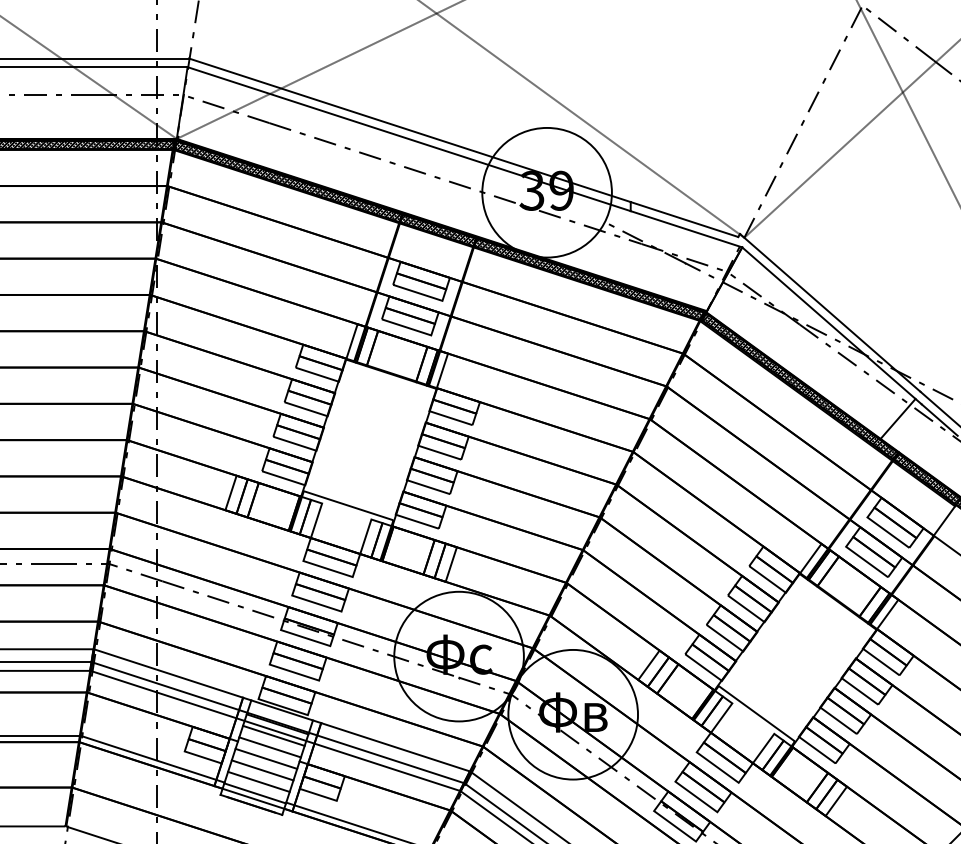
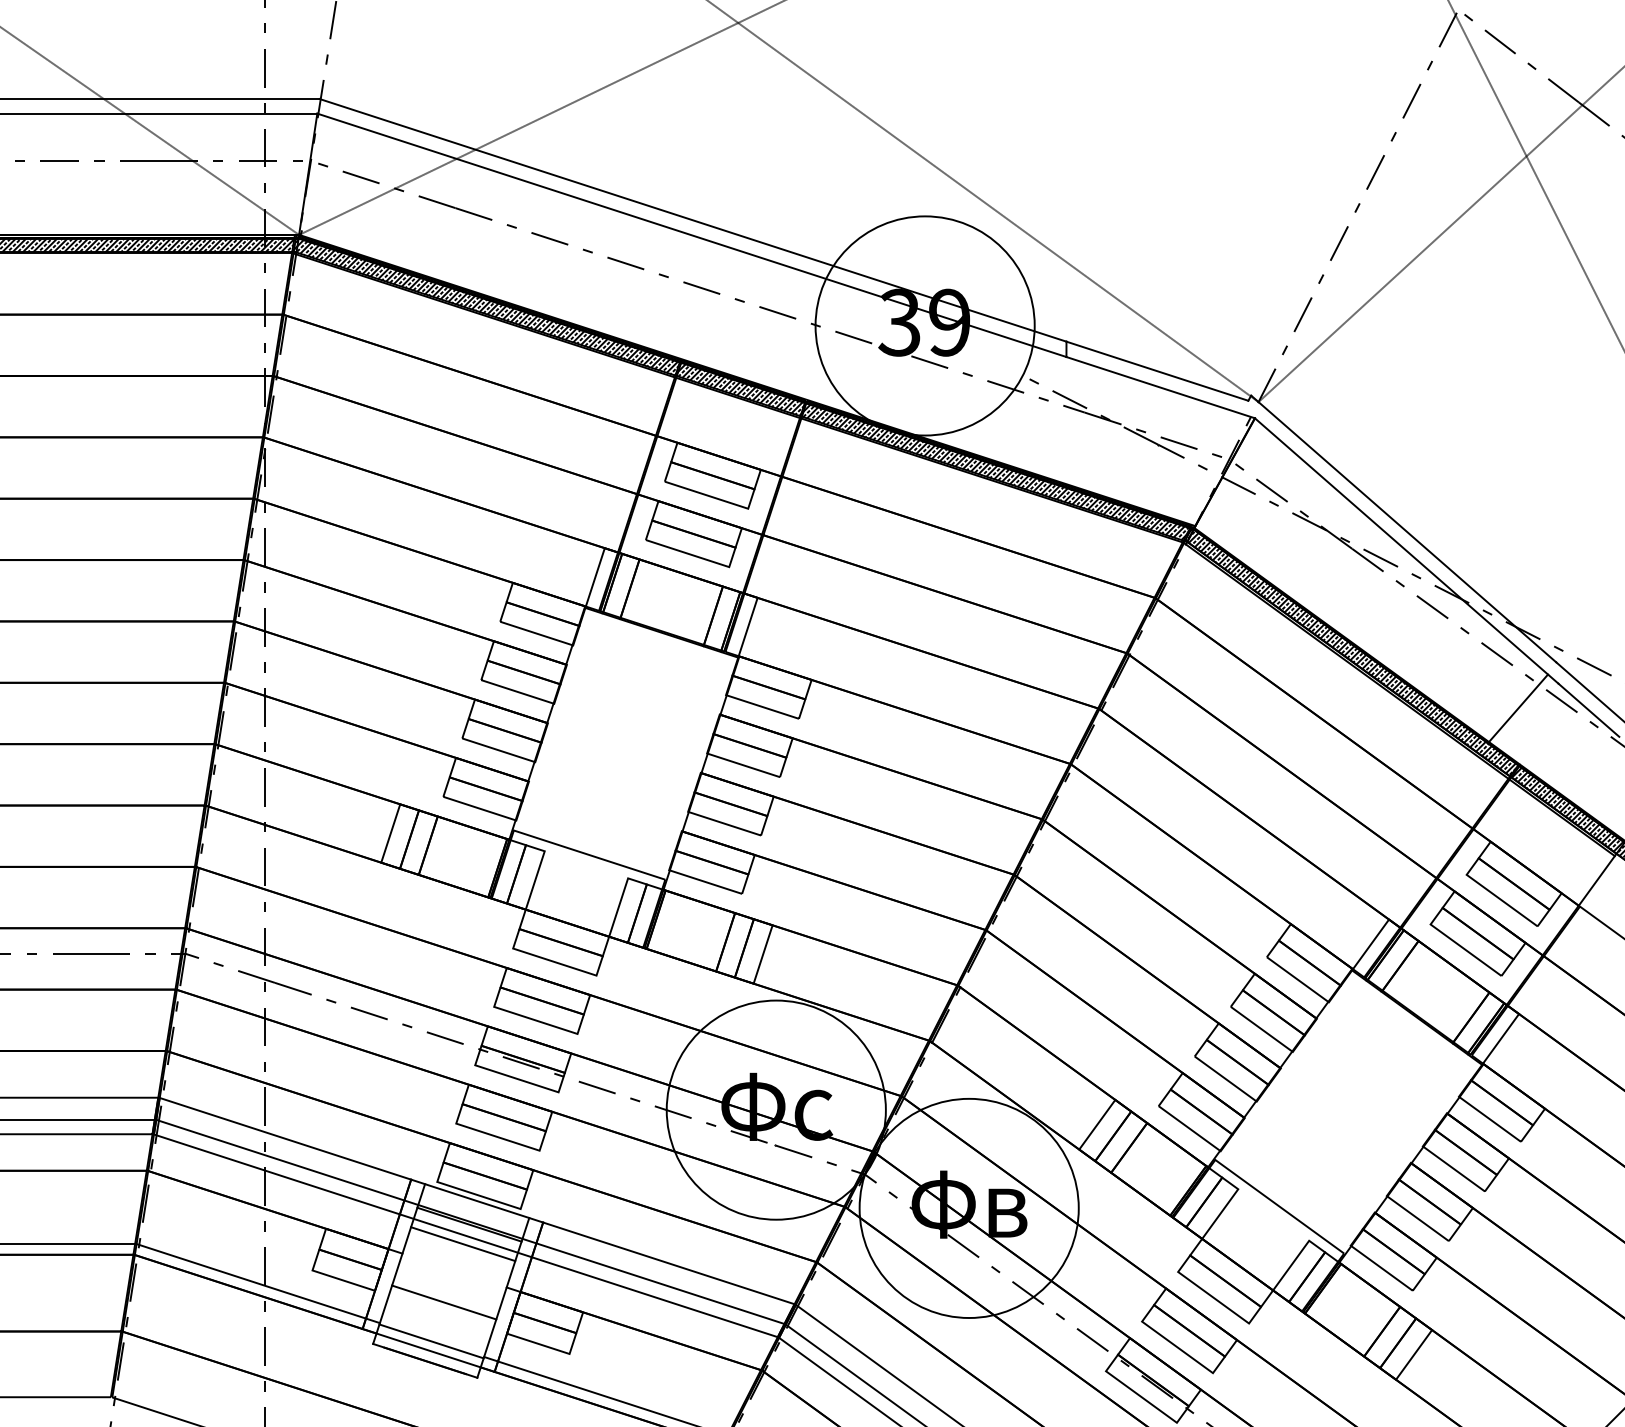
line: (269, 747) -> (455, 1263), removed
line: (266, 758) -> (450, 1282), removed
line: (258, 781) -> (437, 1321), removed

